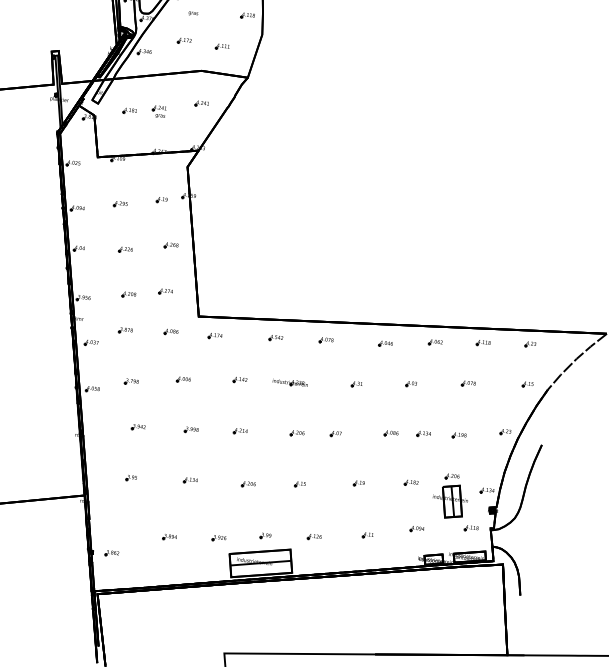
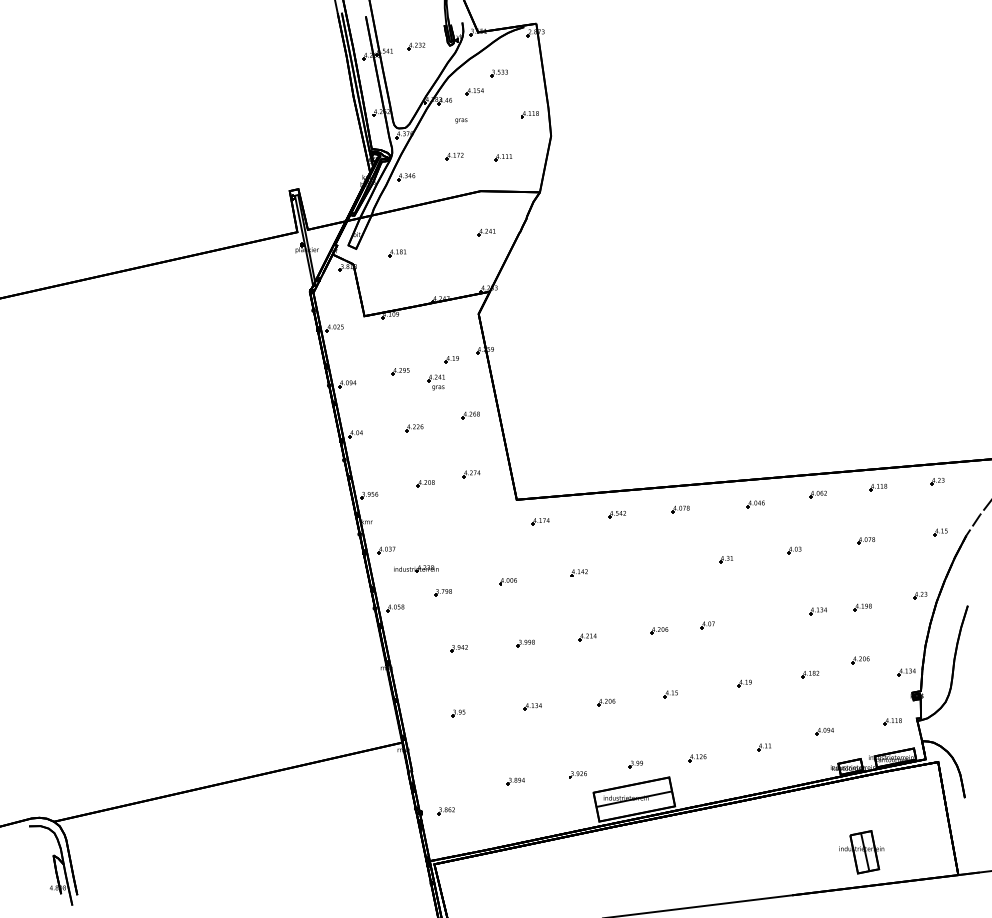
part: (158, 111) -> (435, 382), moved
part: (125, 330) -> (427, 529), removed
part: (171, 331) -> (484, 523), removed
part: (290, 382) -> (416, 568), moved
part: (391, 433) -> (777, 615), removed
part: (449, 501) -> (861, 852), moved

